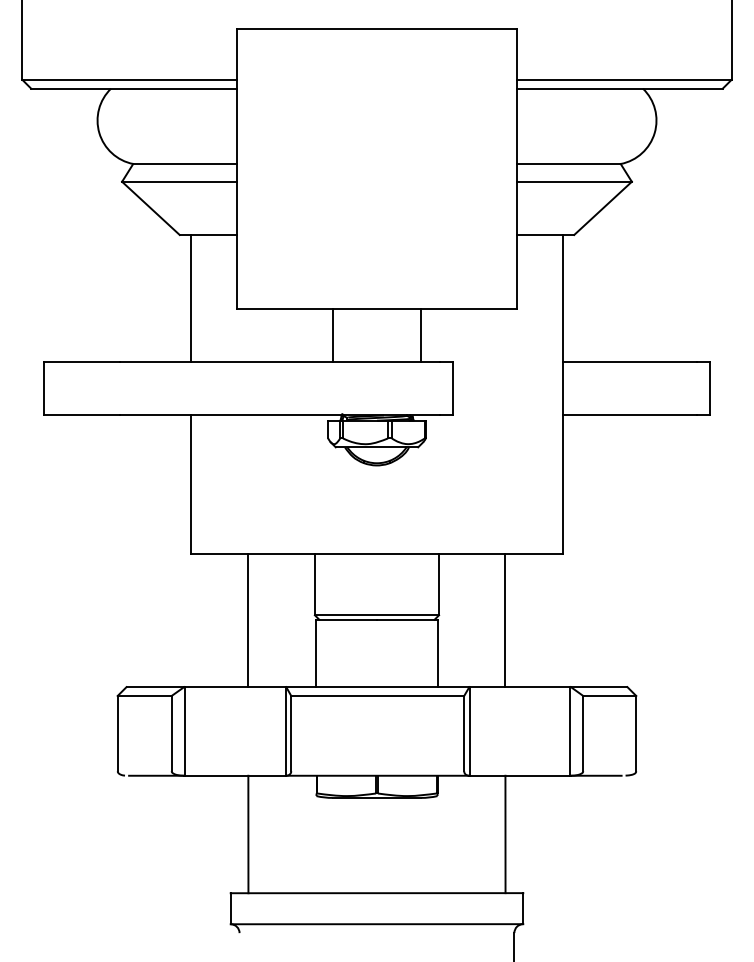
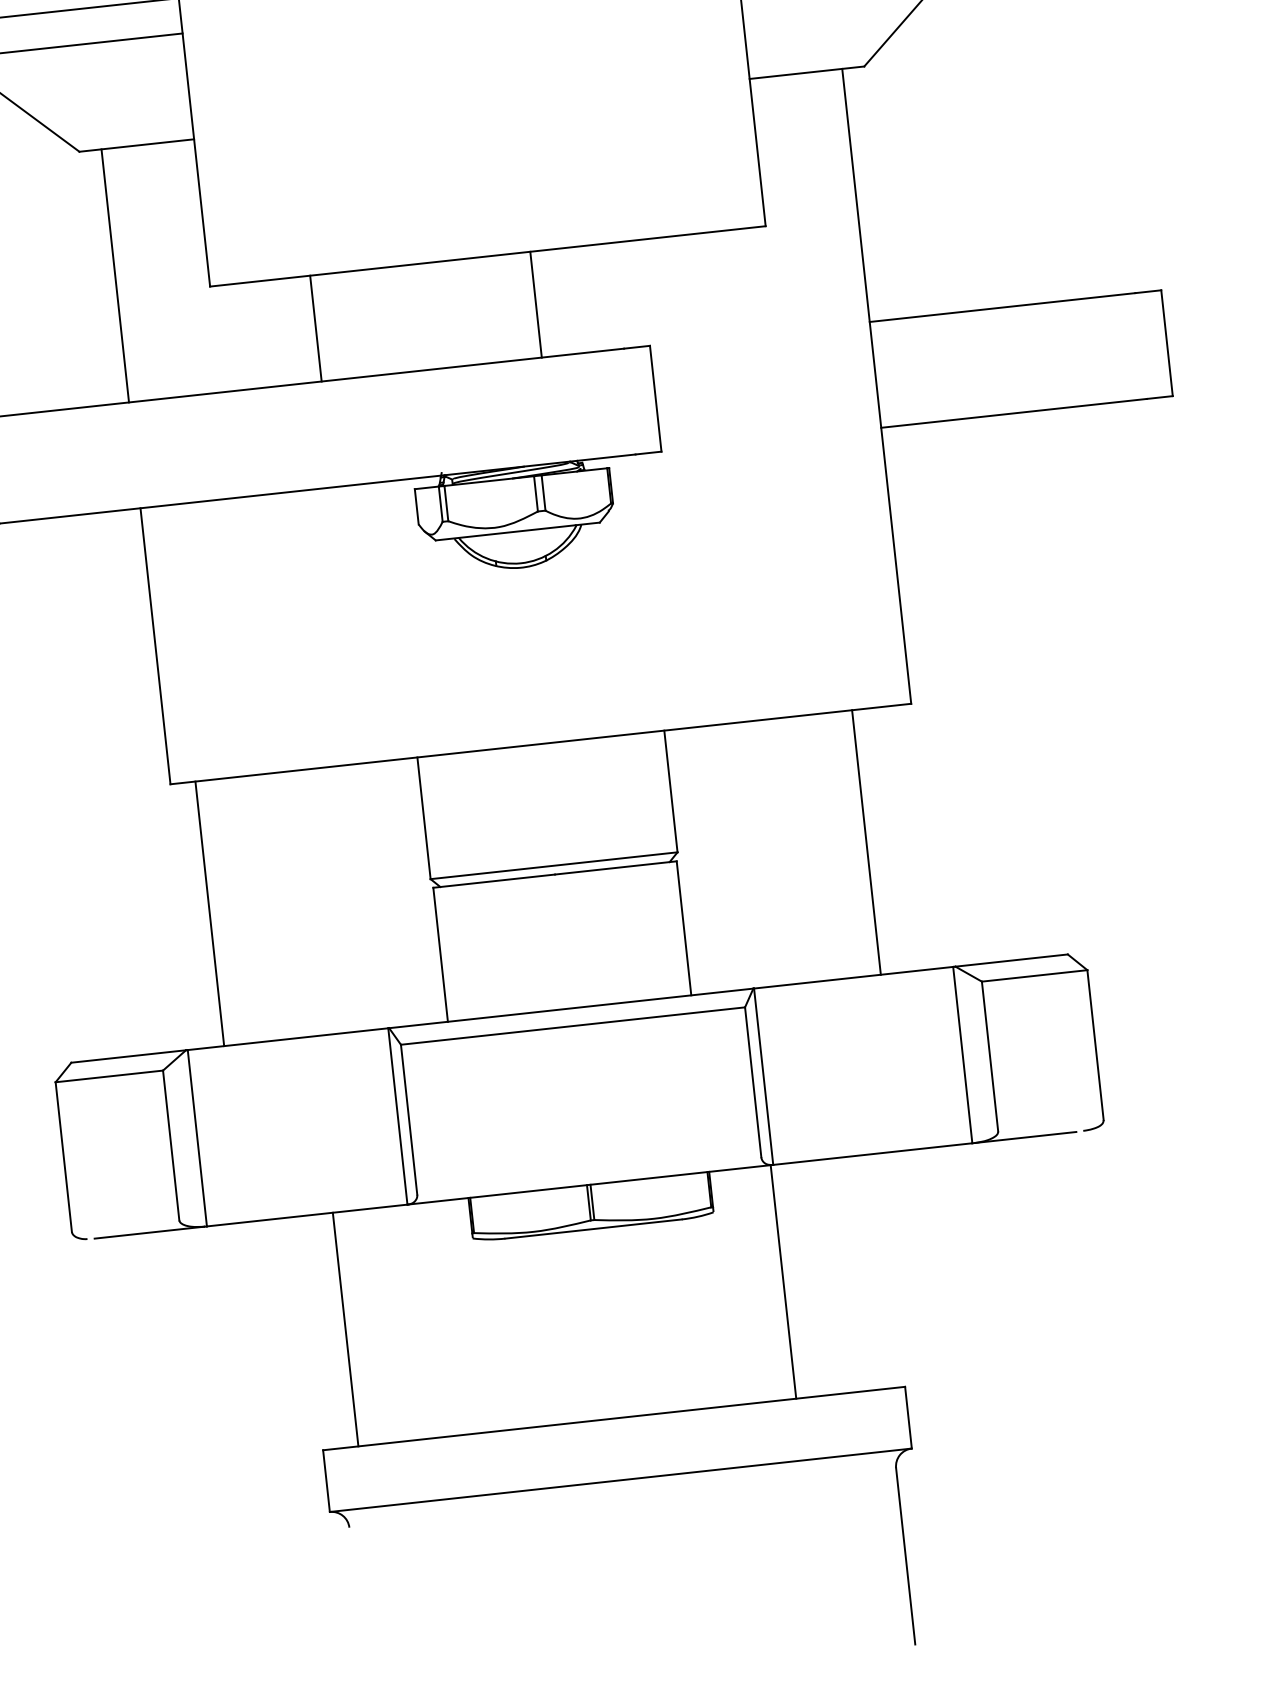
line: (332, 335) -> (315, 328), moved
line: (421, 335) -> (536, 304), moved
line: (248, 620) -> (210, 913), moved
line: (505, 620) -> (866, 842), moved
line: (505, 834) -> (783, 1282), moved

